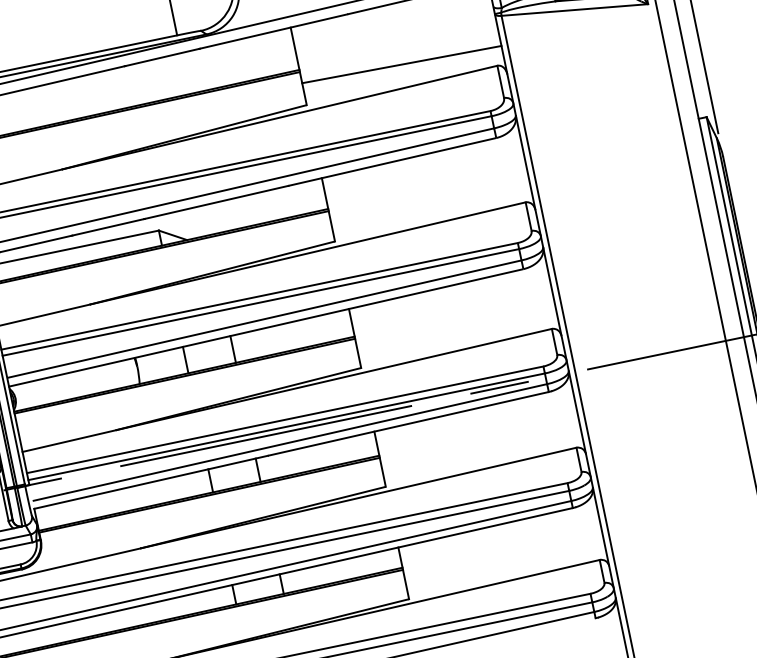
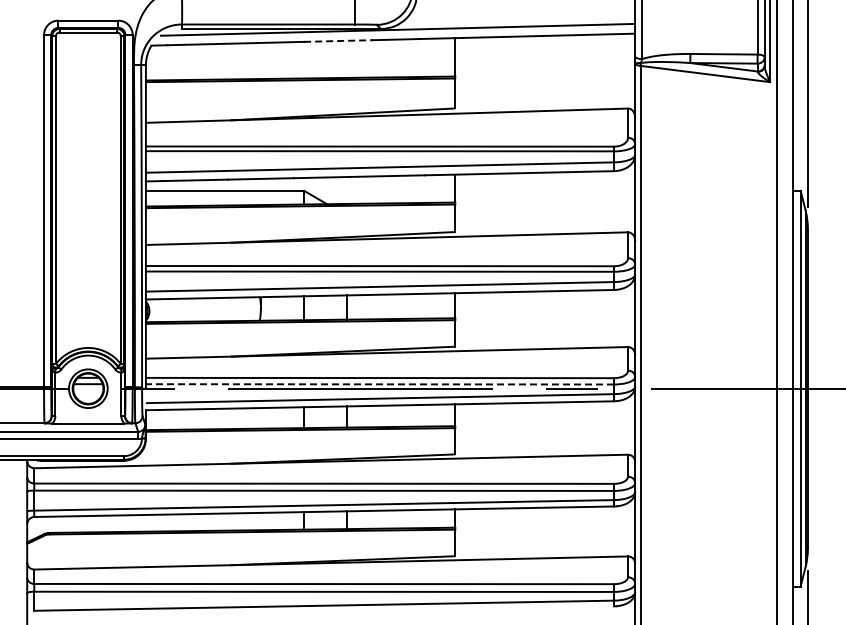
line: (162, 57) -> (338, 41), solid -> dashed
line: (402, 64) -> (545, 90), removed
line: (286, 427) -> (379, 384), solid -> dashed

